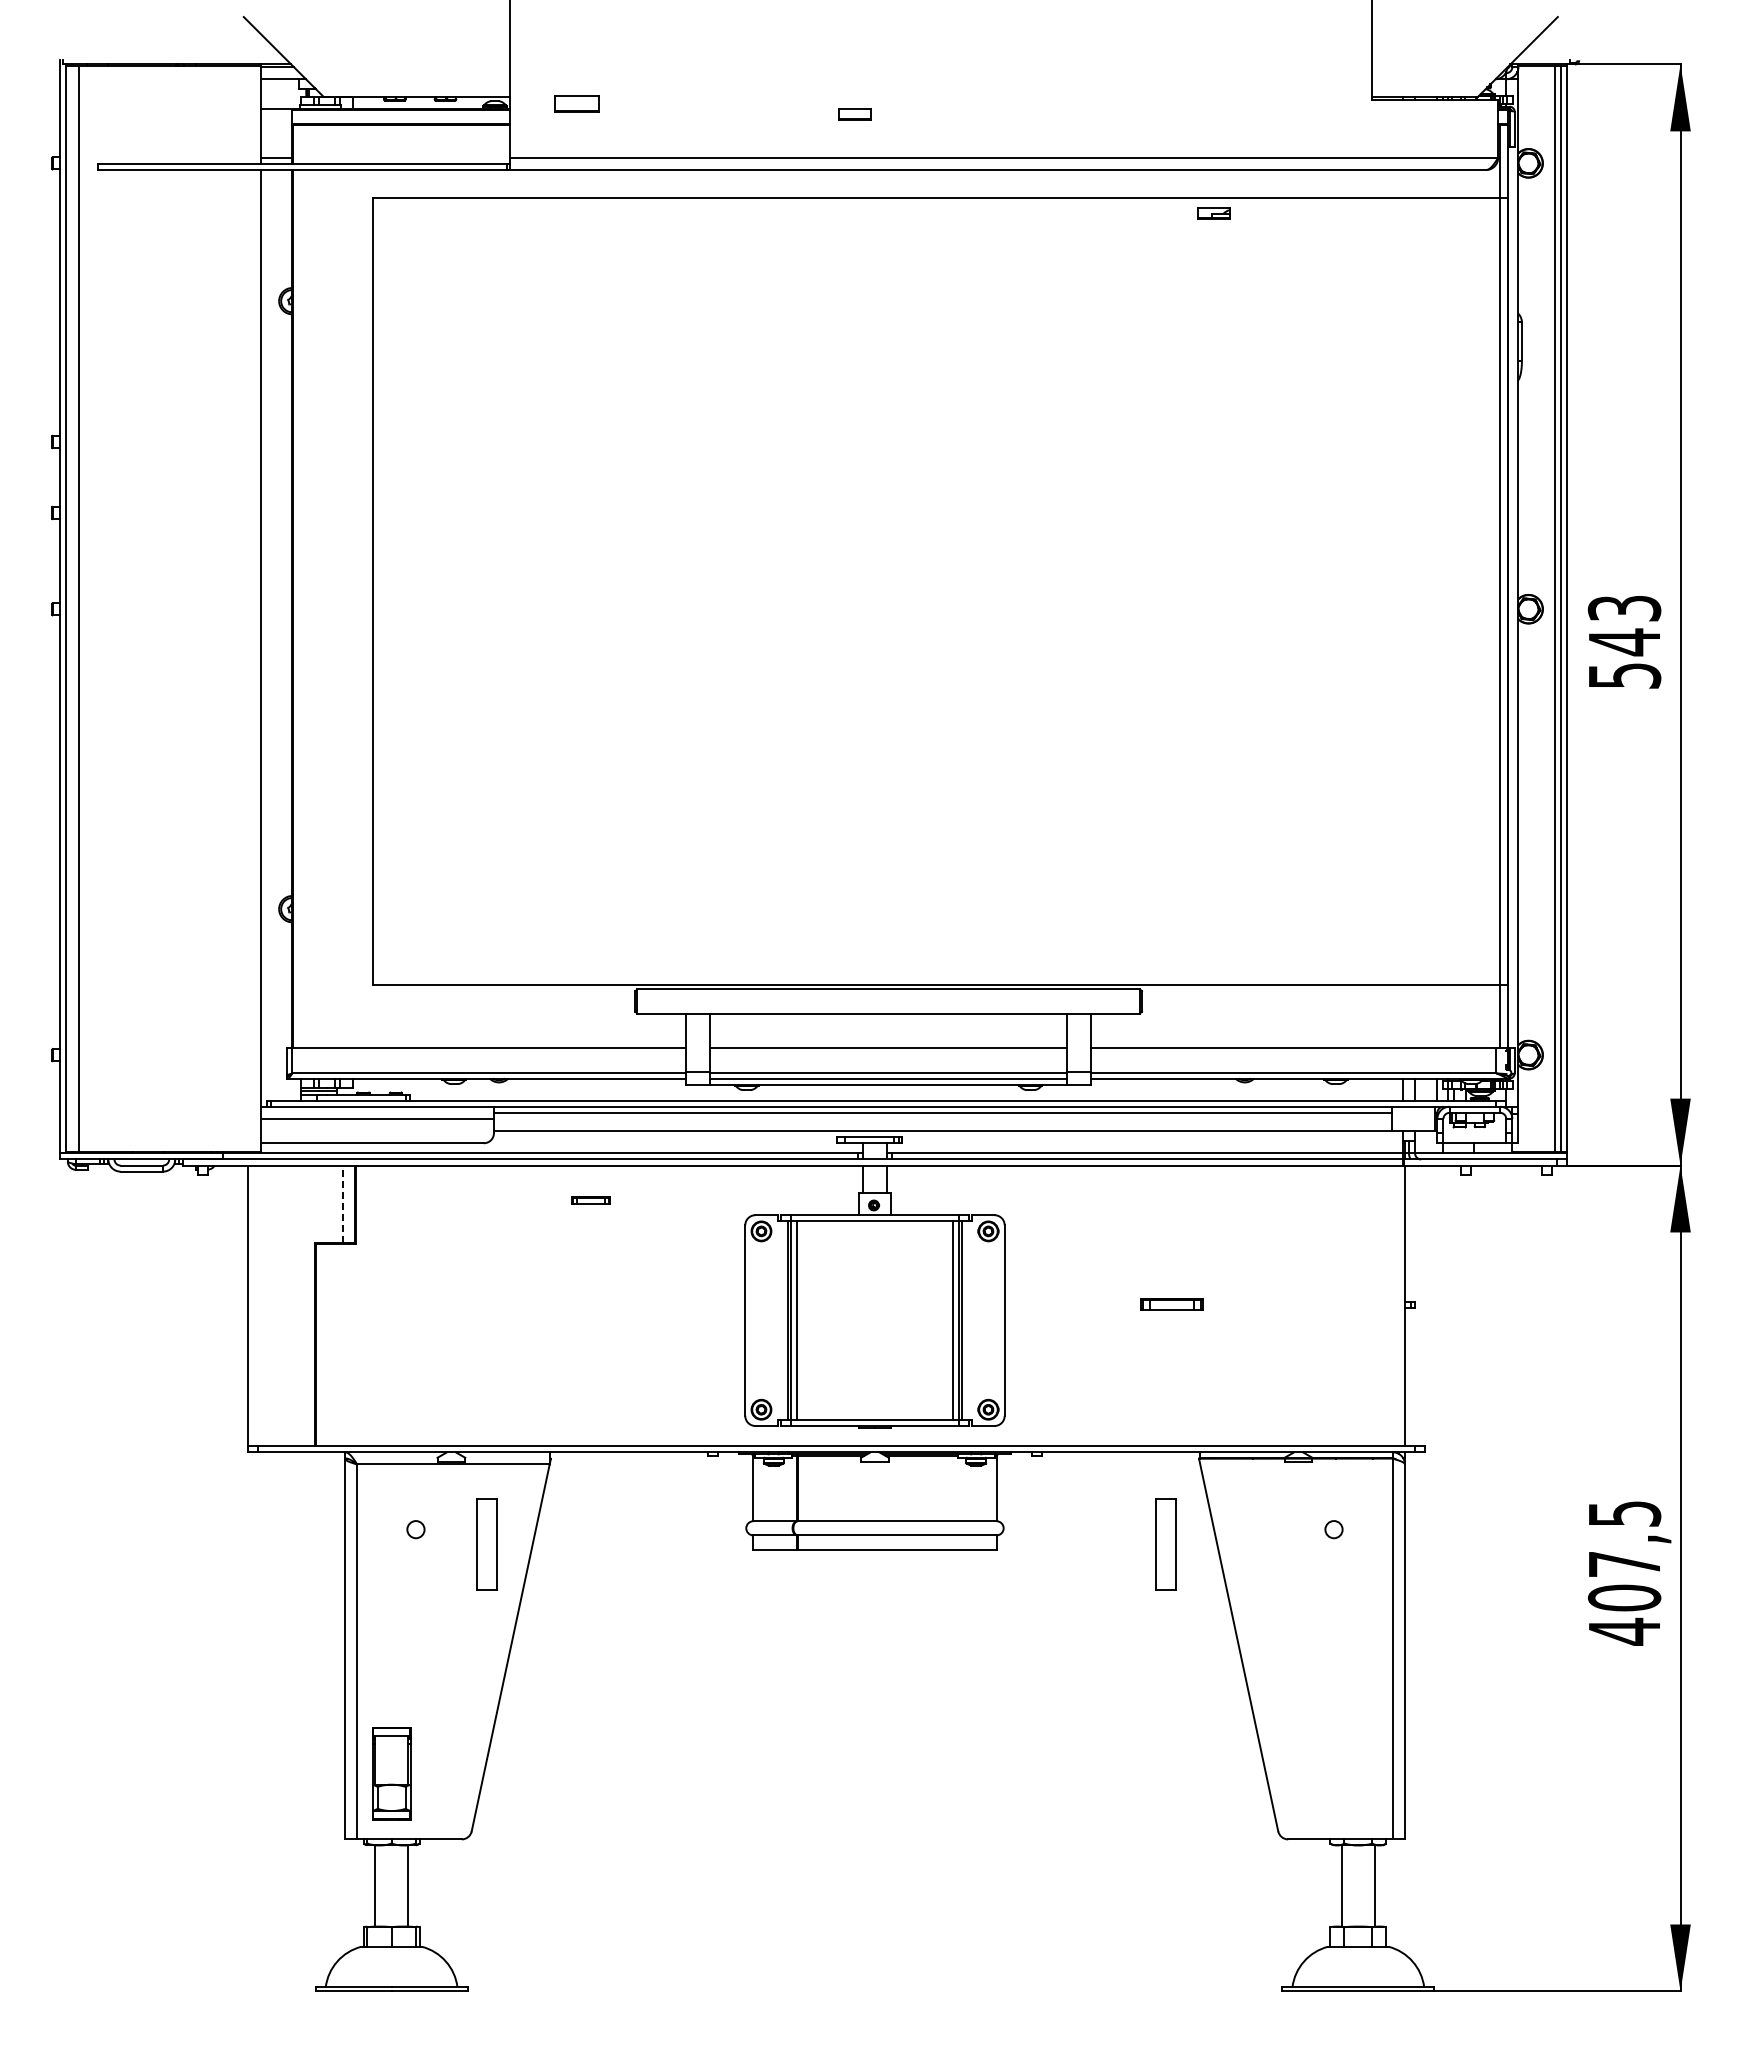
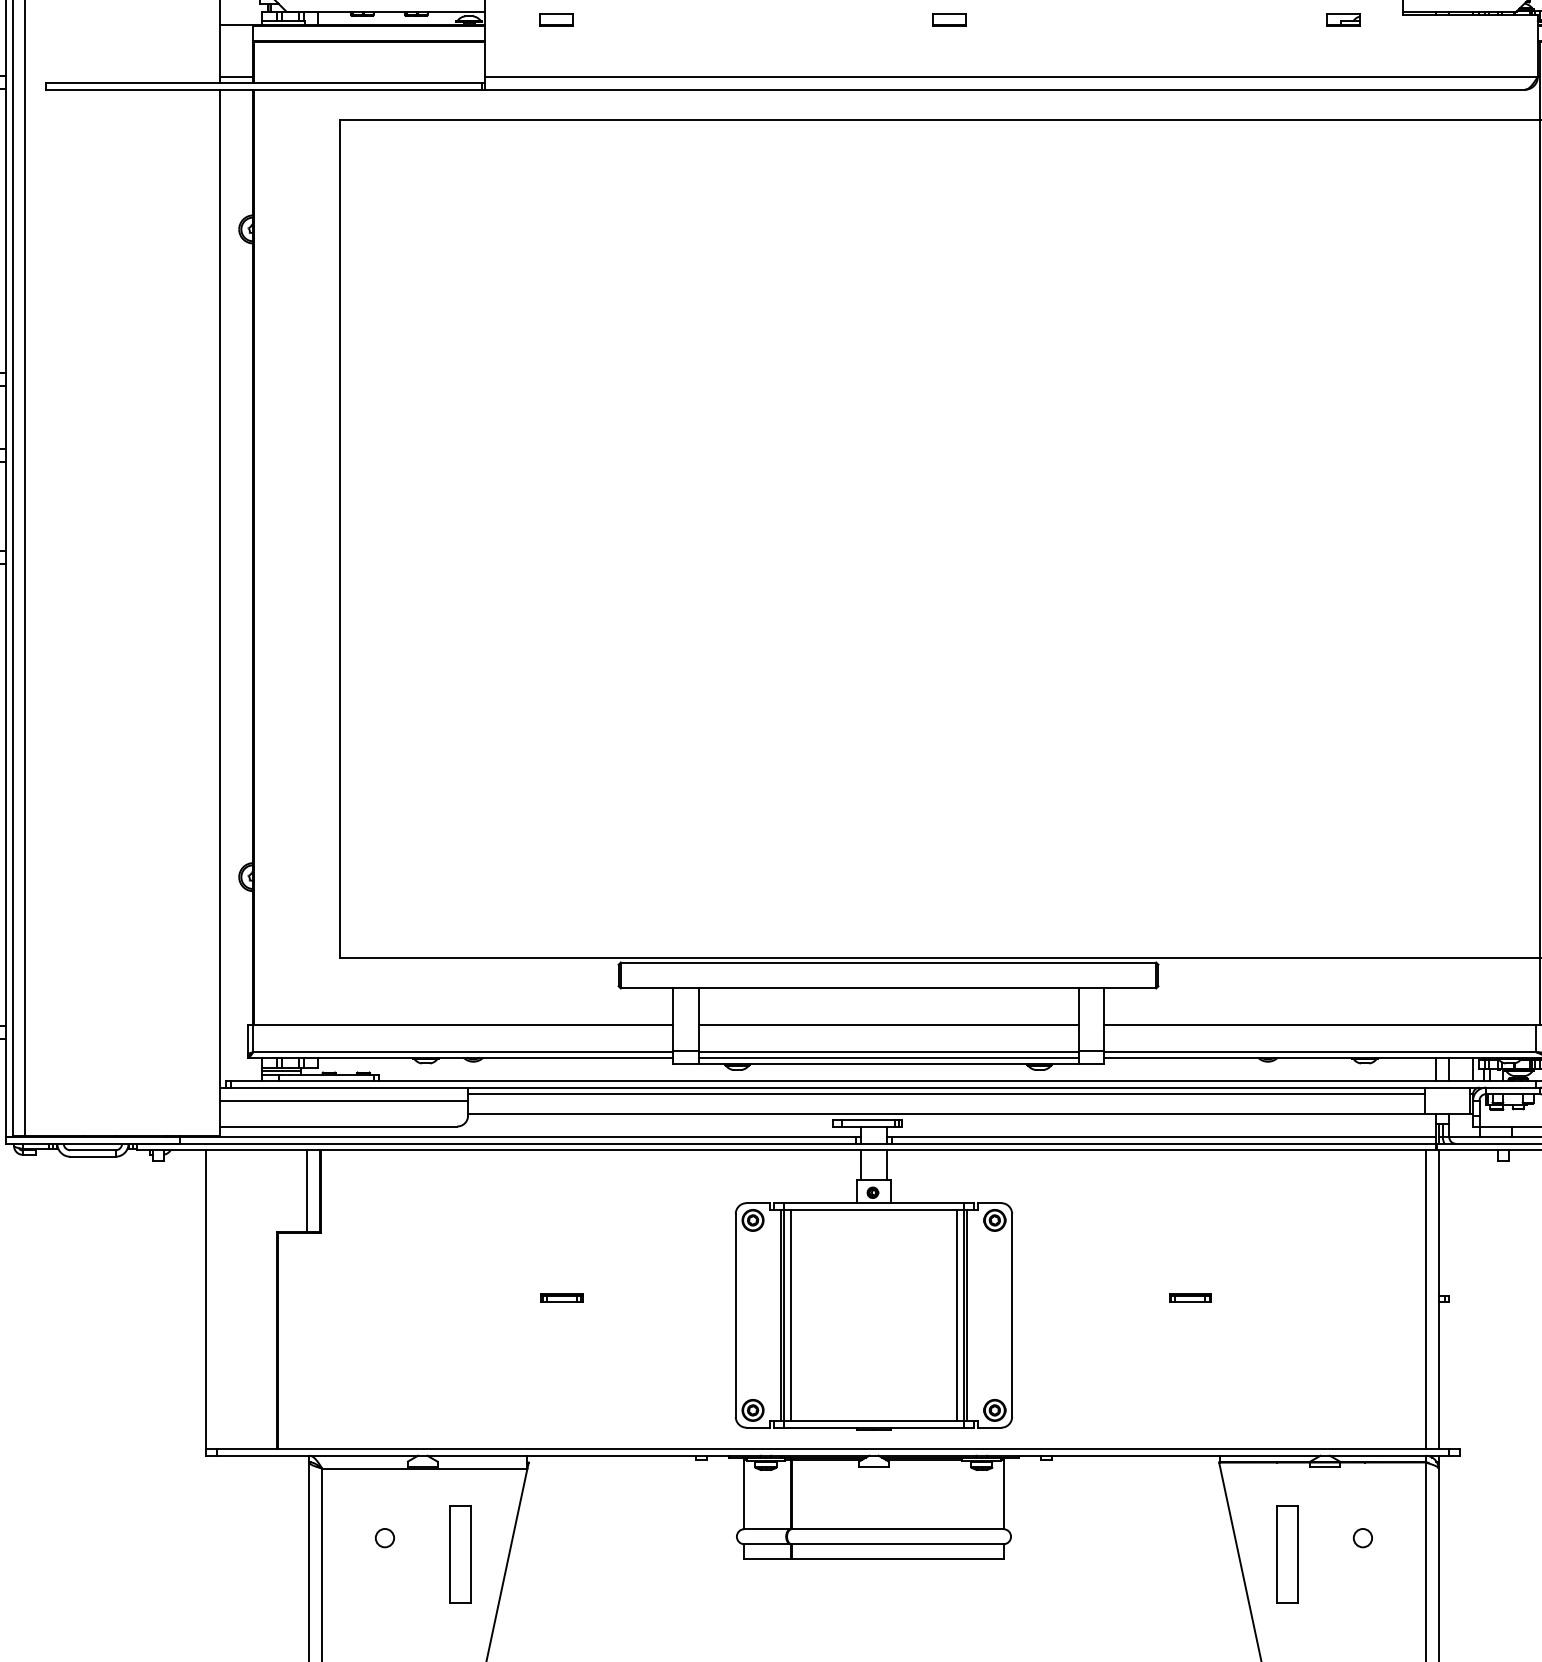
part: (576, 104) -> (555, 19), size x0.71
part: (854, 114) -> (949, 19), moved
part: (1213, 213) -> (1343, 19), moved
part: (590, 1200) -> (561, 1298), moved
line: (342, 1204) -> (306, 1191), dashed -> solid
part: (1171, 1304) -> (1189, 1298), size x0.62
line: (1392, 1305) -> (1425, 1299), added
part: (1165, 1544) -> (1286, 1553), moved

